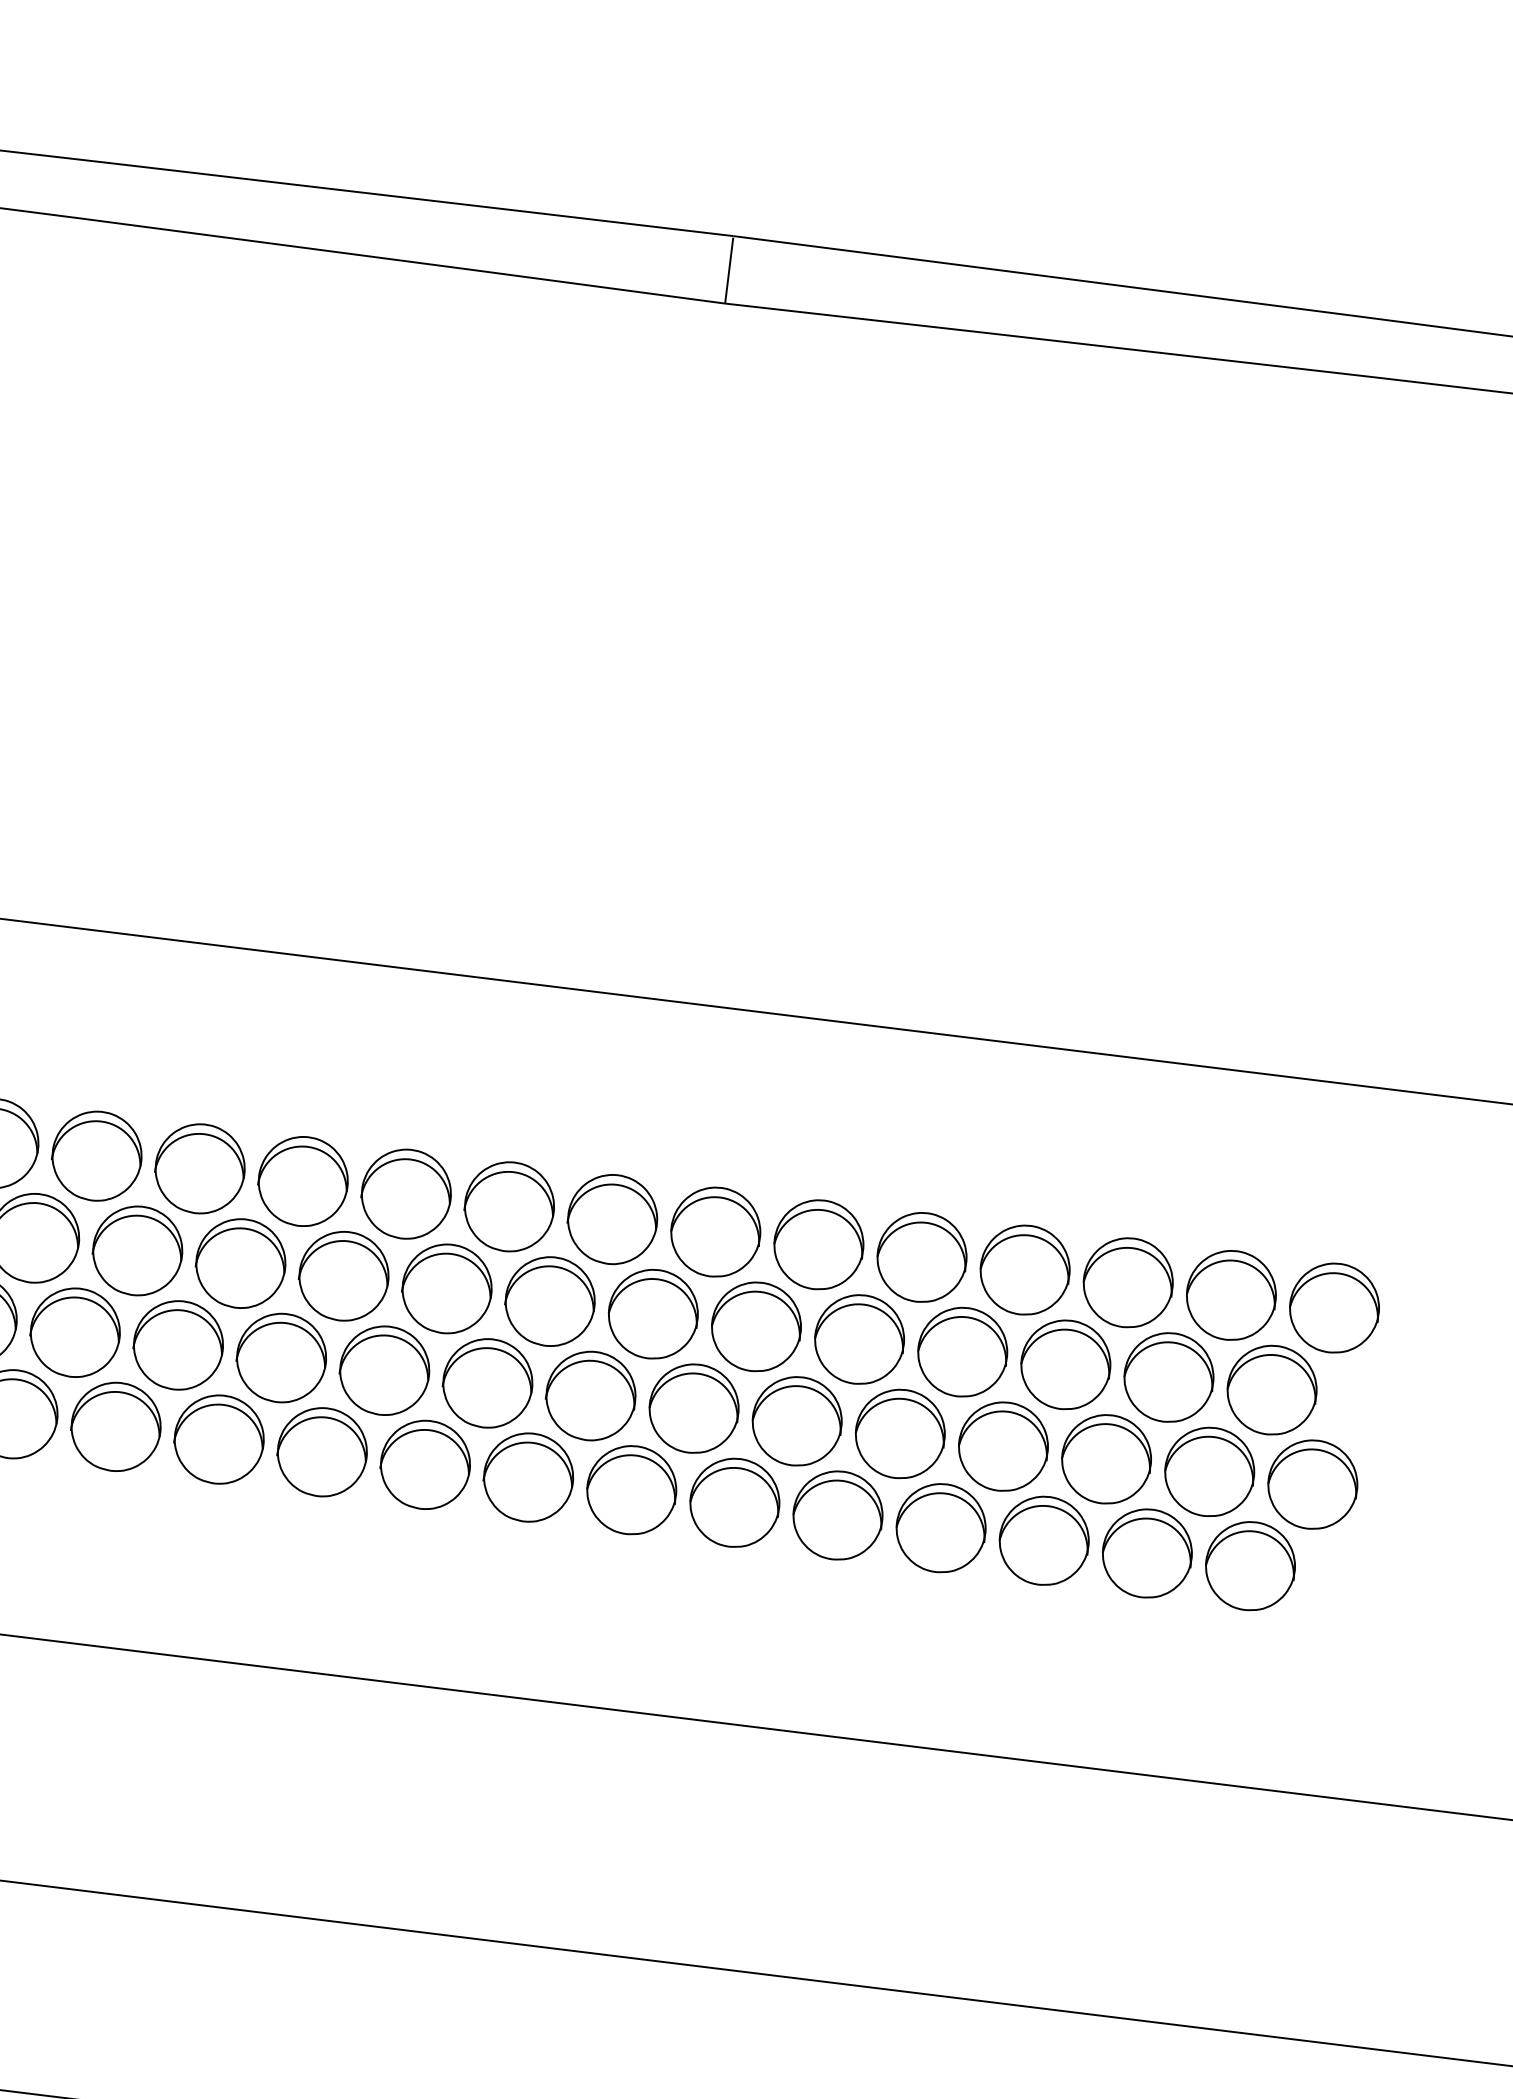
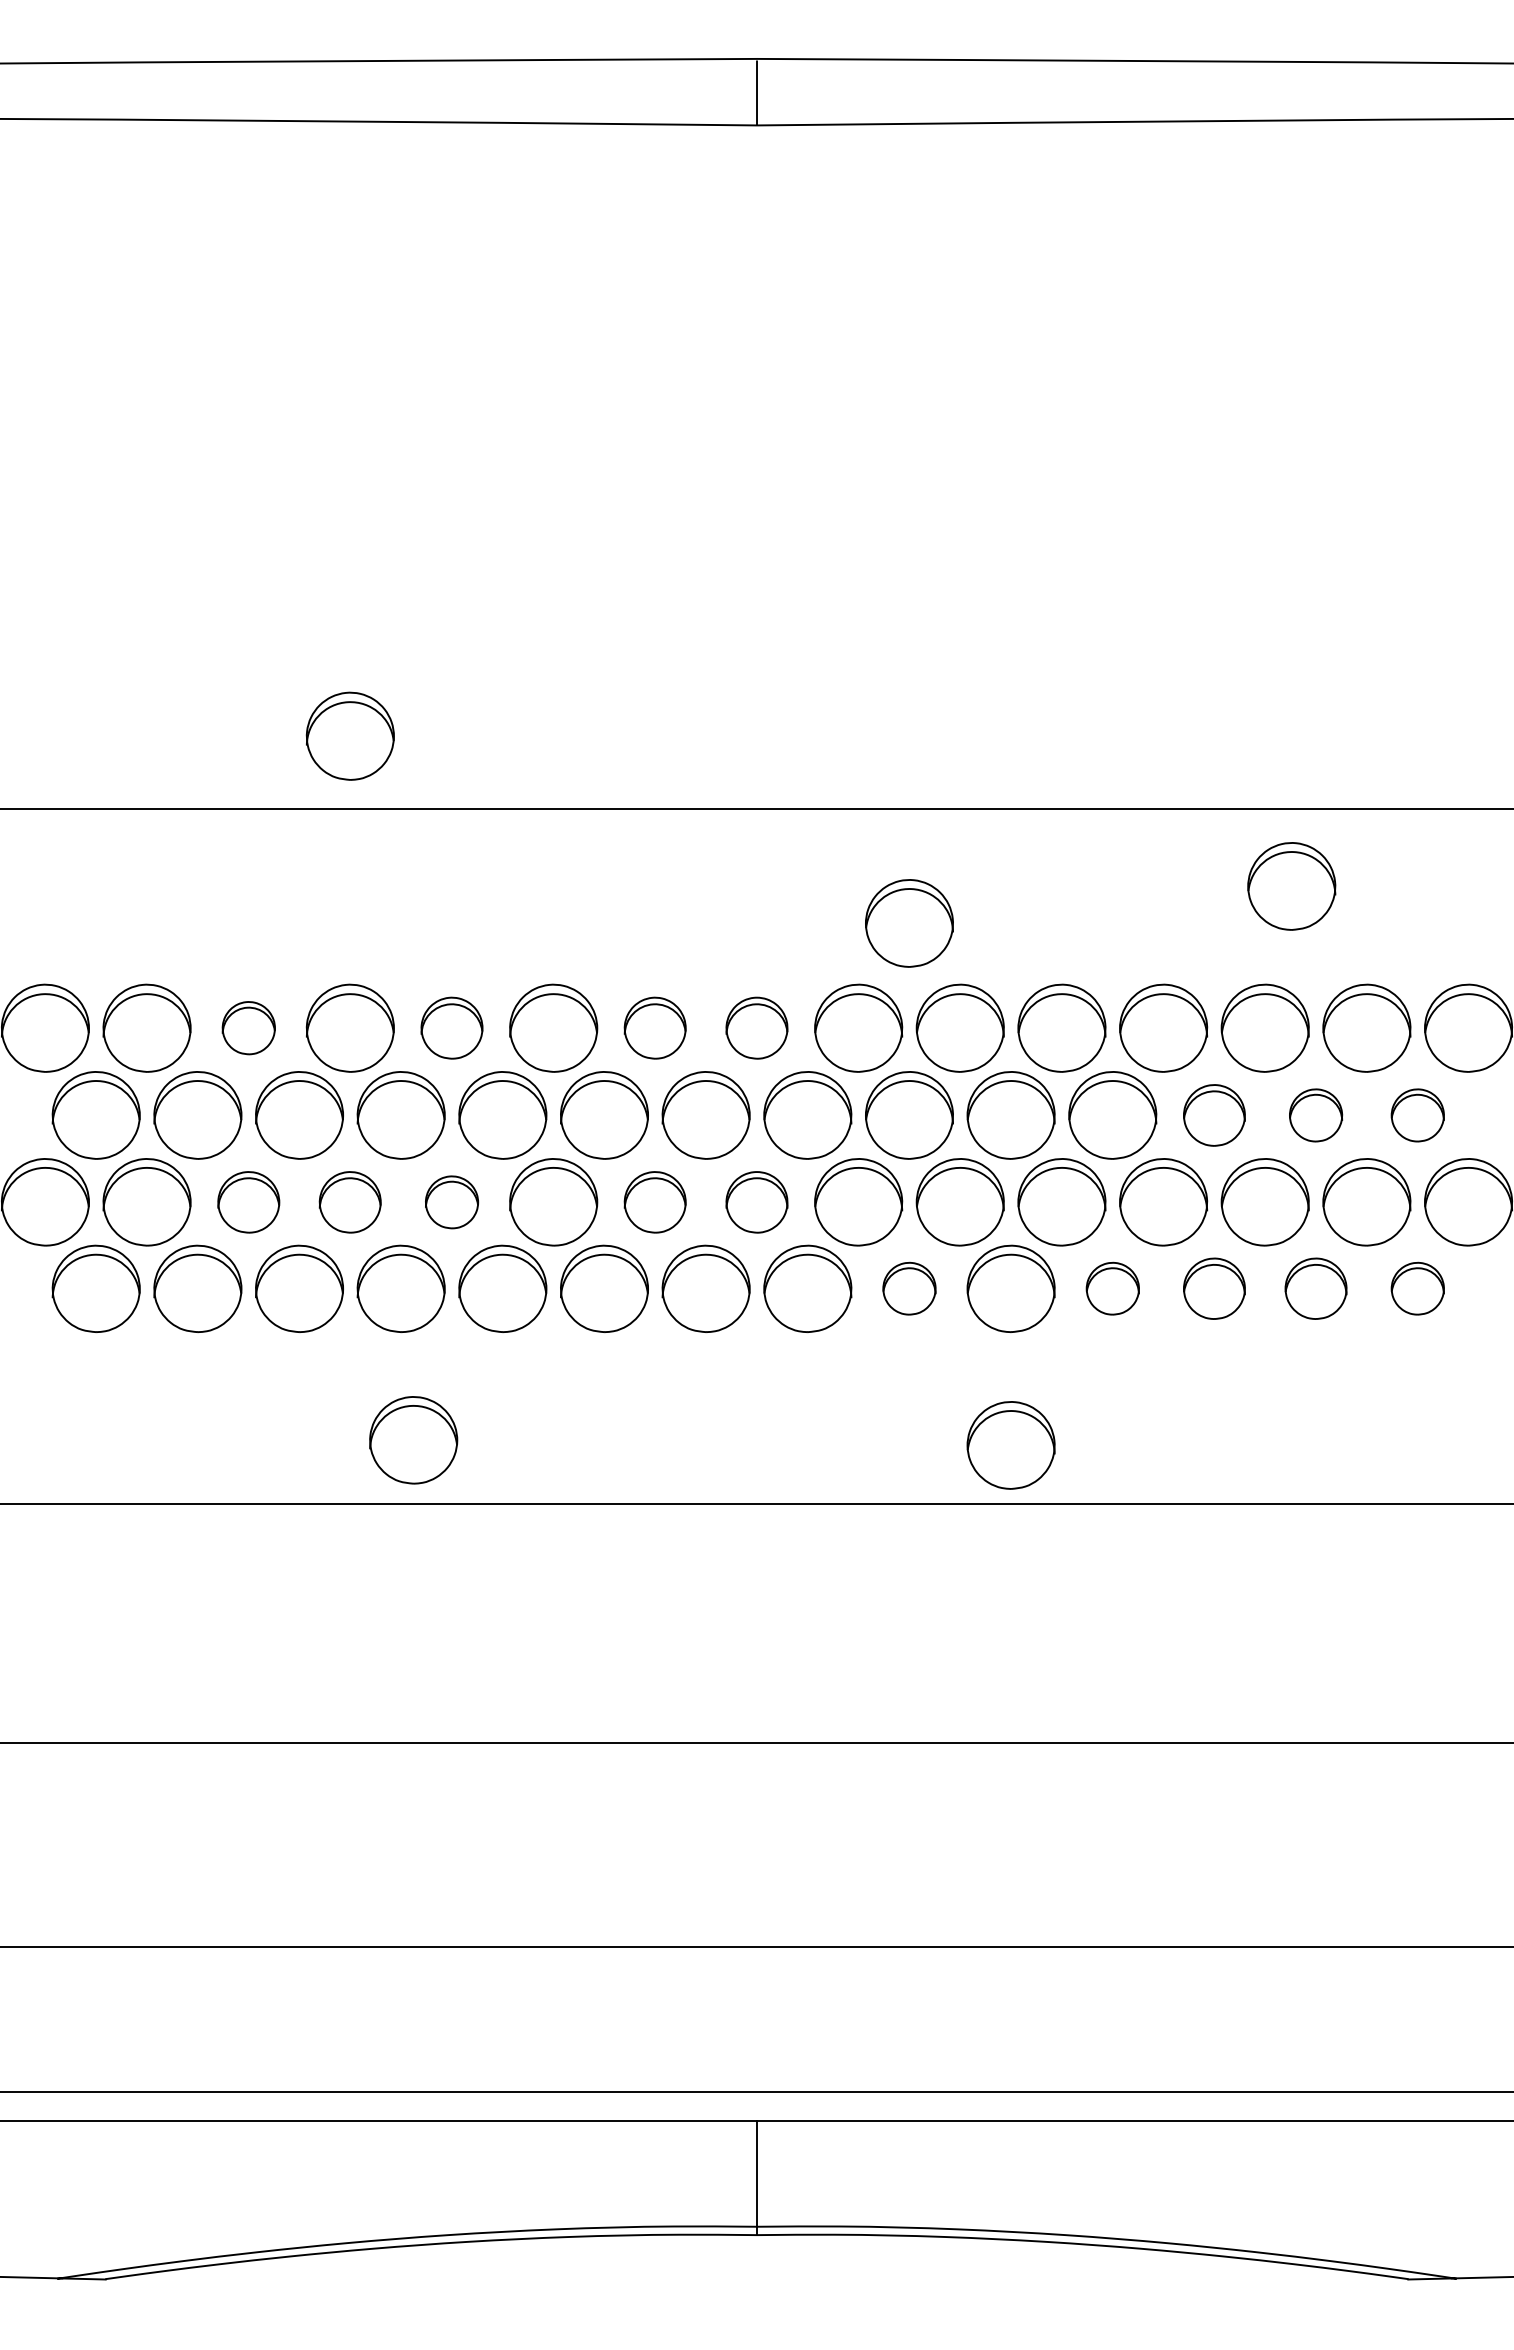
part: (235, 871) -> (349, 735), added
part: (780, 1132) -> (909, 923), added
part: (1172, 1142) -> (1291, 886), added
part: (96, 1155) -> (248, 1027), size x0.6
part: (302, 1180) -> (451, 1027), size x0.7
part: (508, 1205) -> (654, 1027), size x0.7
part: (612, 1218) -> (756, 1027), size x0.7
part: (75, 1332) -> (248, 1202), size x0.7
part: (177, 1345) -> (349, 1202), size x0.7
part: (281, 1358) -> (451, 1202), size x0.6
part: (1065, 1364) -> (1214, 1115), size x0.7
part: (1168, 1377) -> (1315, 1115), size x0.6
part: (487, 1383) -> (654, 1202), size x0.7
part: (1271, 1390) -> (1417, 1115), size x0.6
part: (590, 1396) -> (756, 1202), size x0.7
part: (734, 1502) -> (909, 1288), size x0.6
part: (940, 1527) -> (1112, 1288), size x0.6
part: (1044, 1540) -> (1214, 1288), size x0.7
part: (1146, 1553) -> (1315, 1288), size x0.7
part: (1250, 1565) -> (1417, 1288), size x0.6
part: (212, 1594) -> (413, 1440), added
part: (817, 1674) -> (1010, 1445), added

